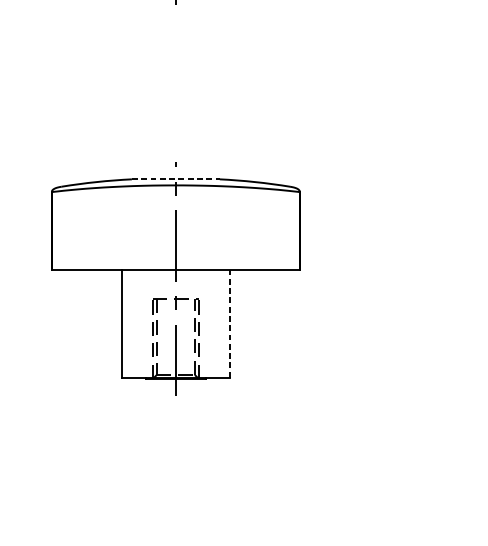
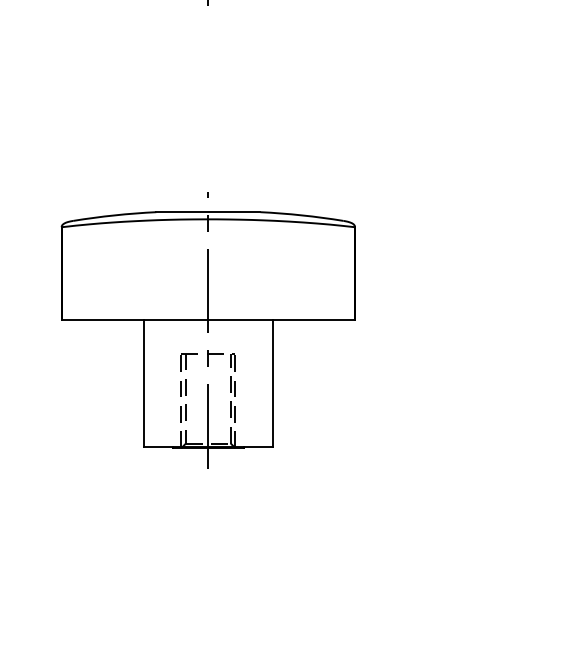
line: (175, 179) -> (208, 212), dashed -> solid
line: (230, 324) -> (272, 383), dashed -> solid

